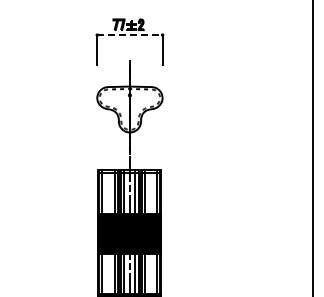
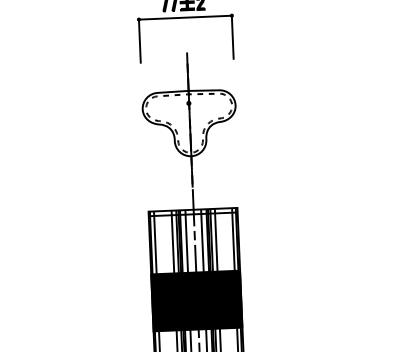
line: (129, 35) -> (184, 18), dashed -> solid

